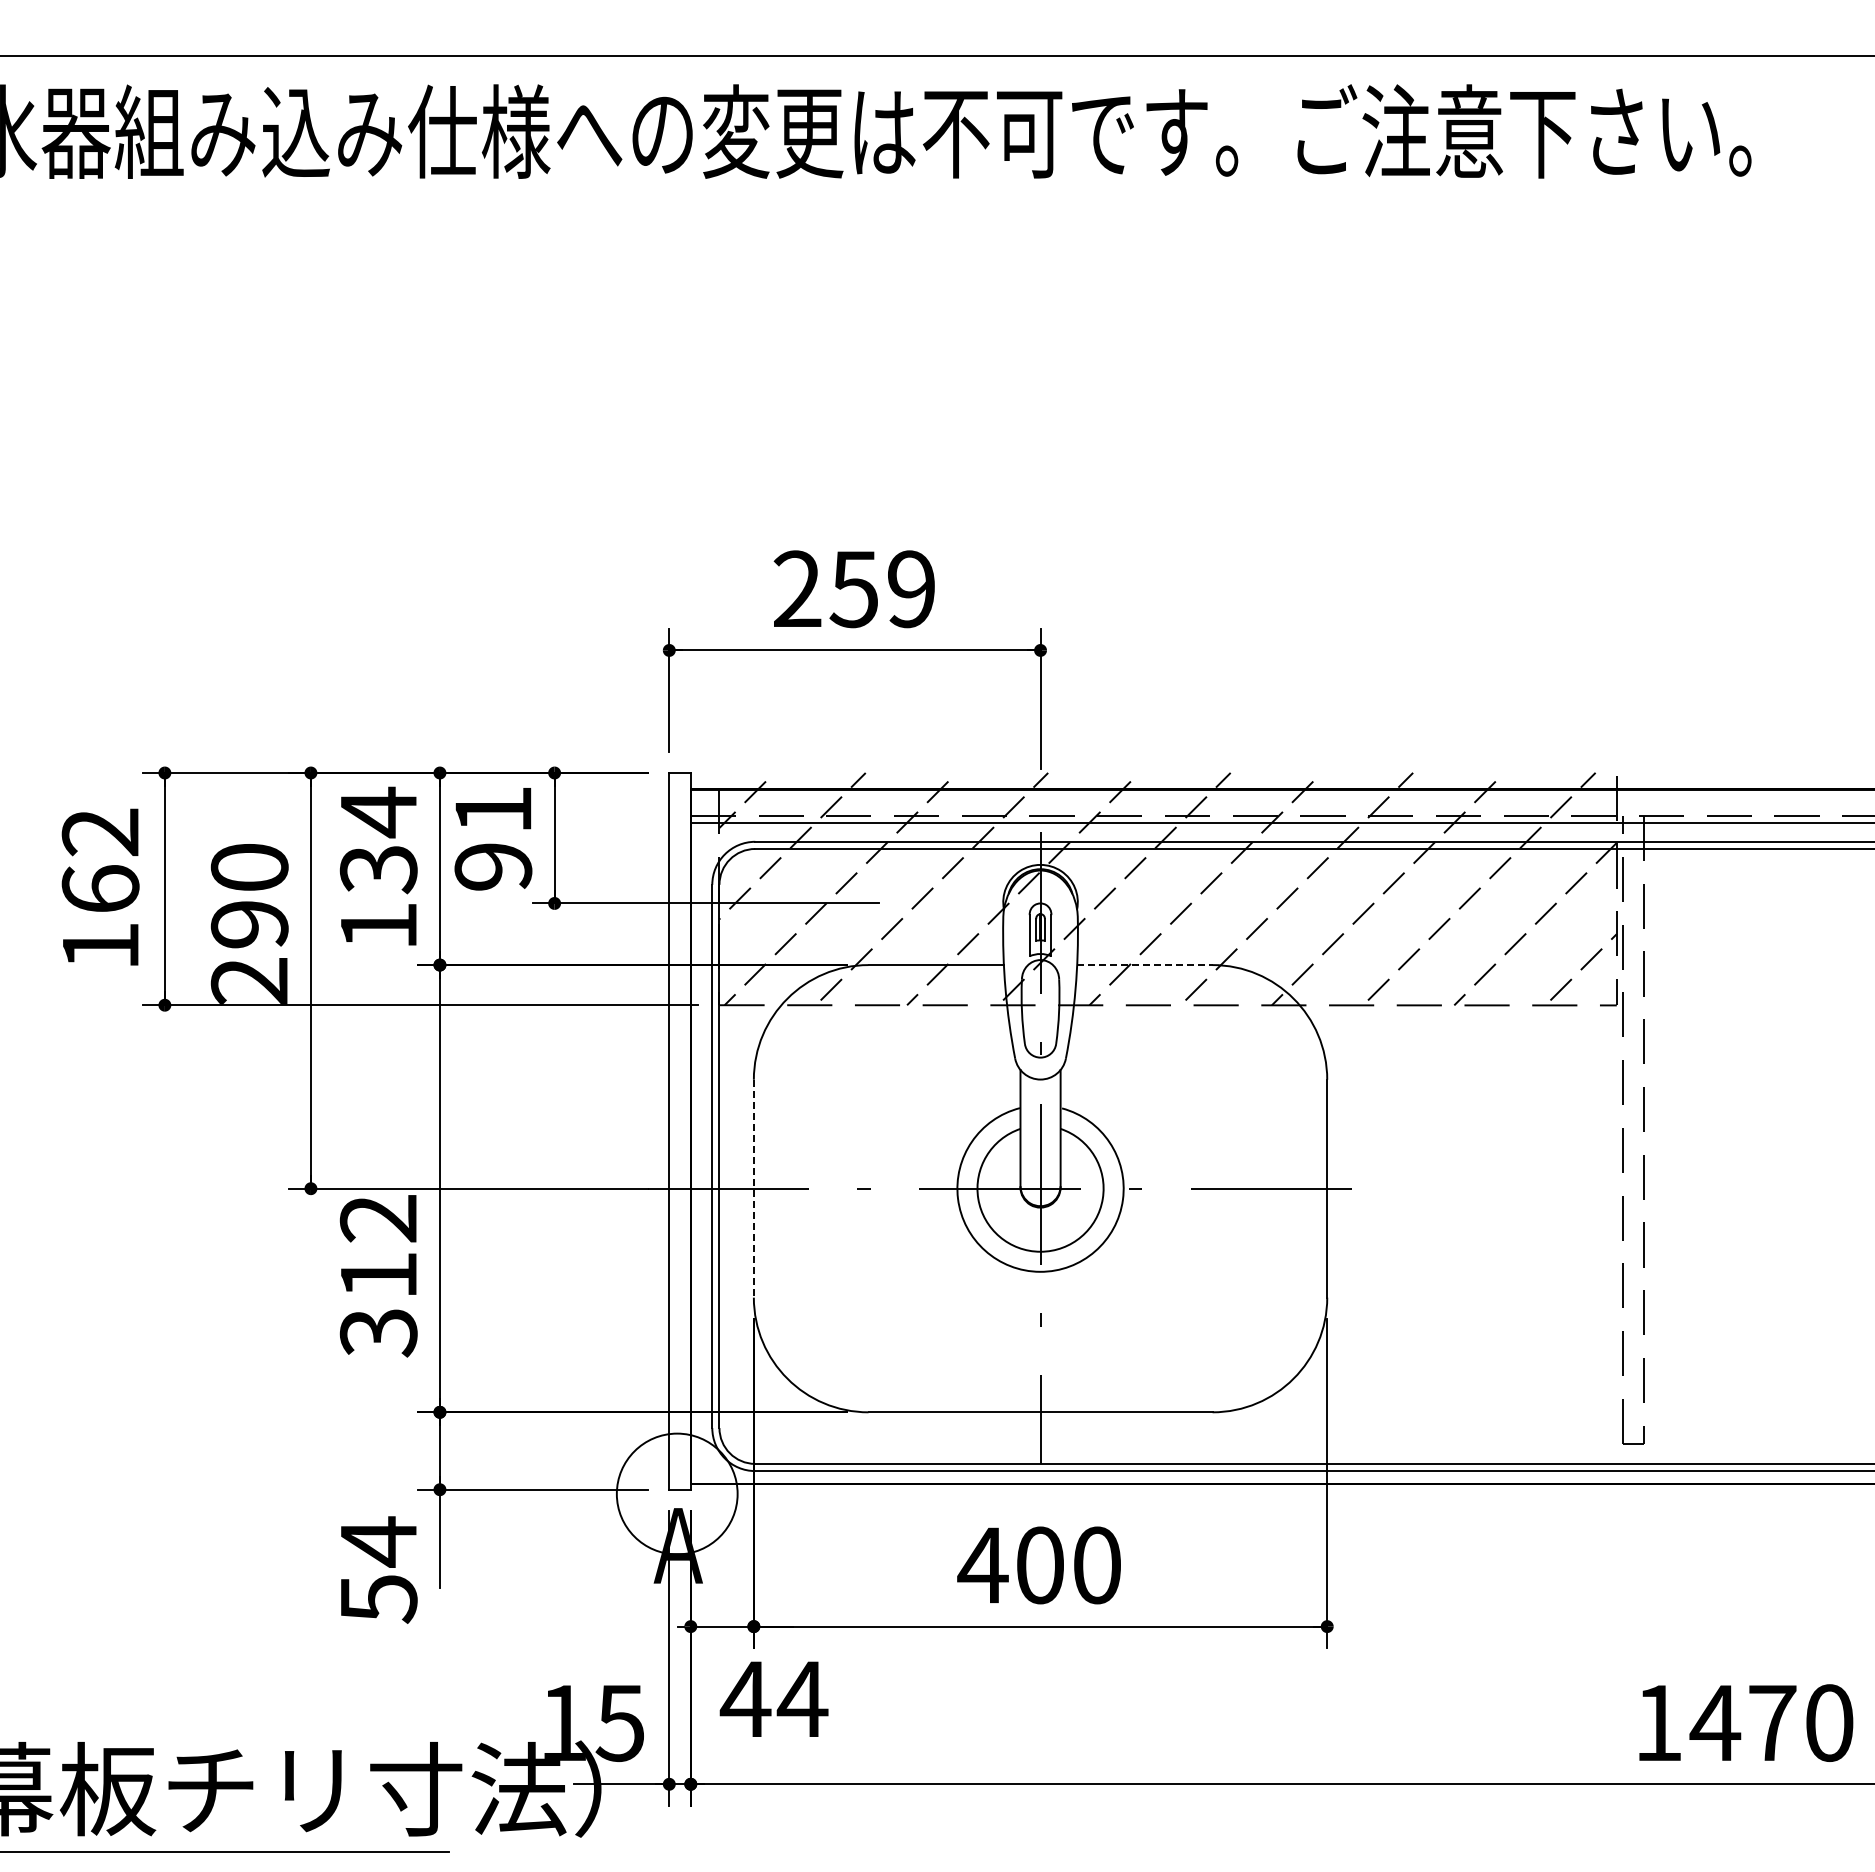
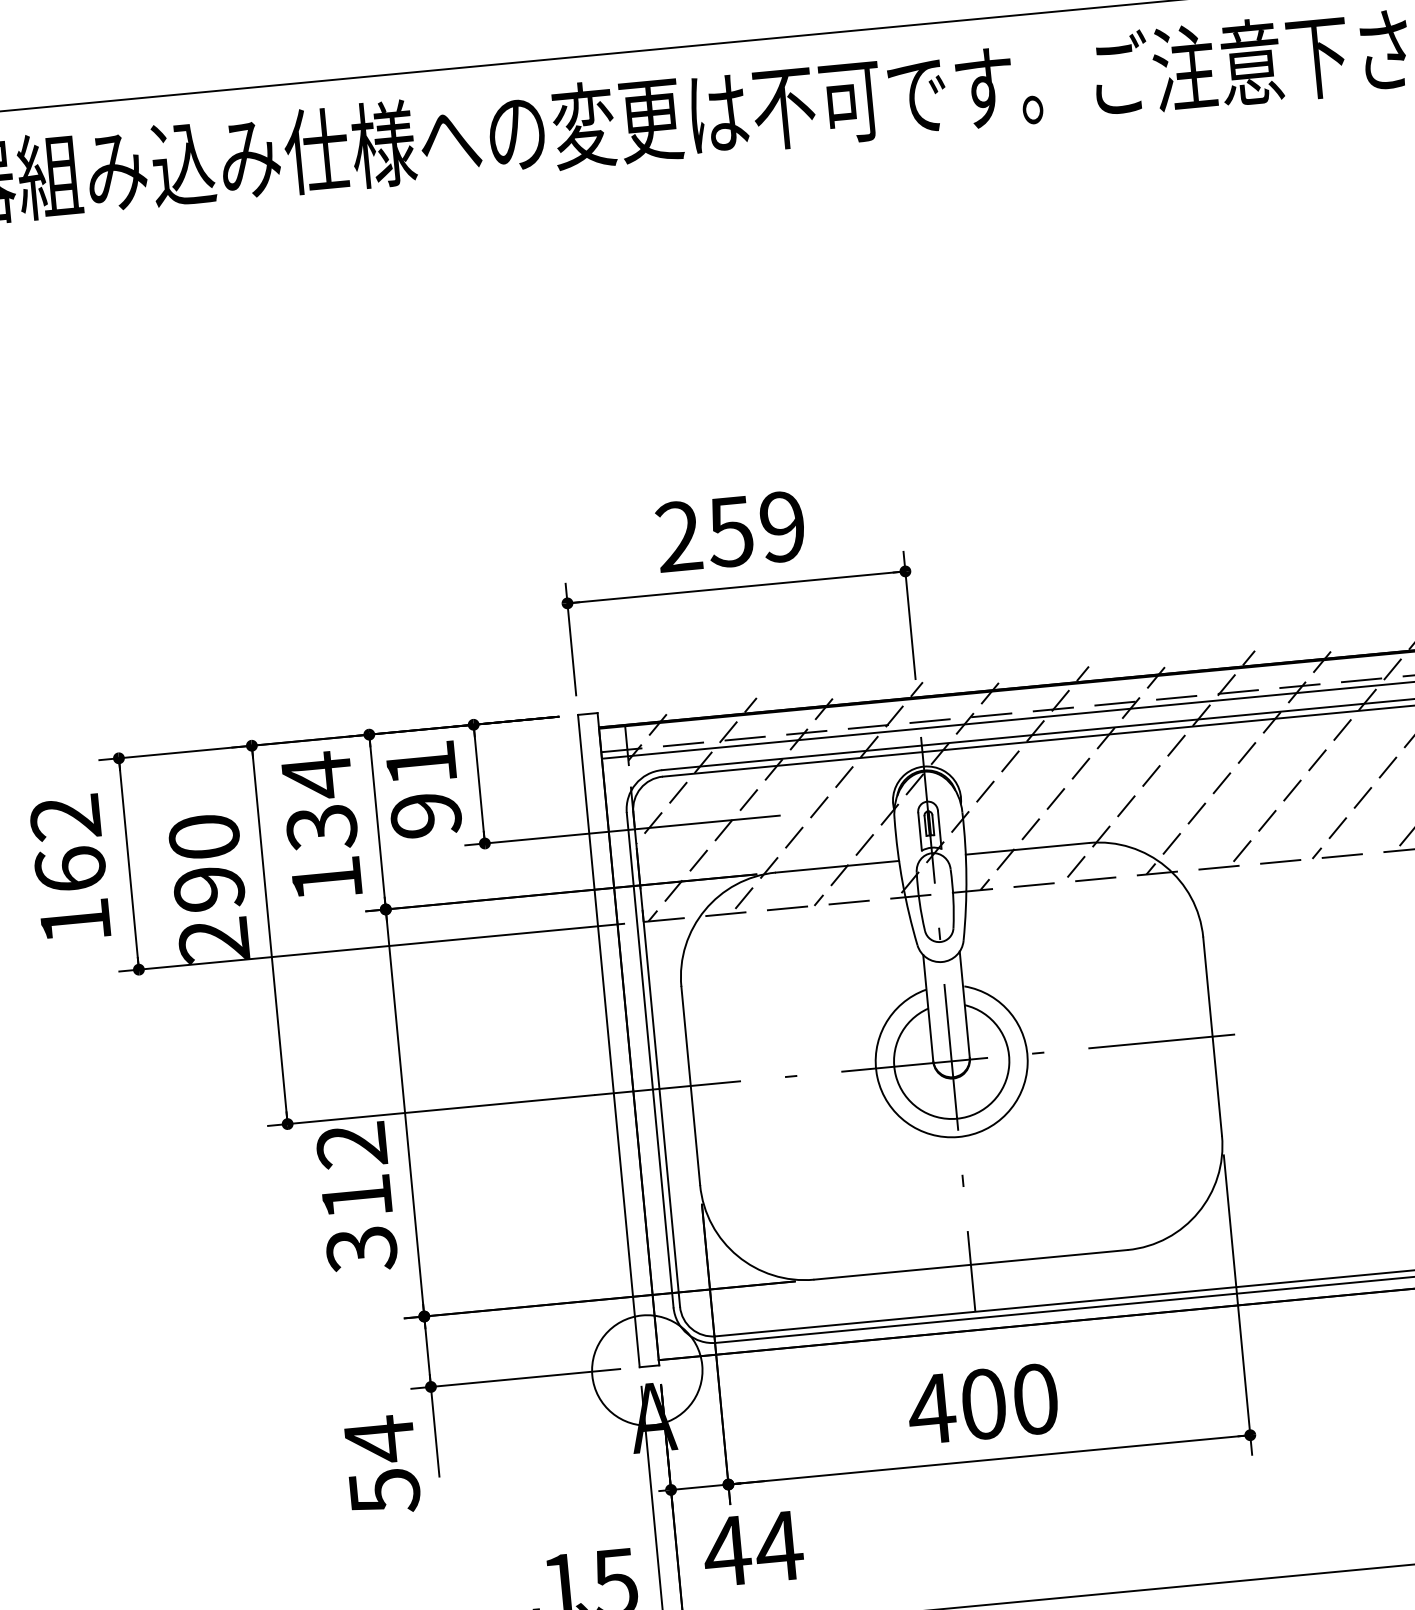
line: (1144, 965) -> (1027, 849), dashed -> solid
line: (753, 1188) -> (690, 1085), dashed -> solid

